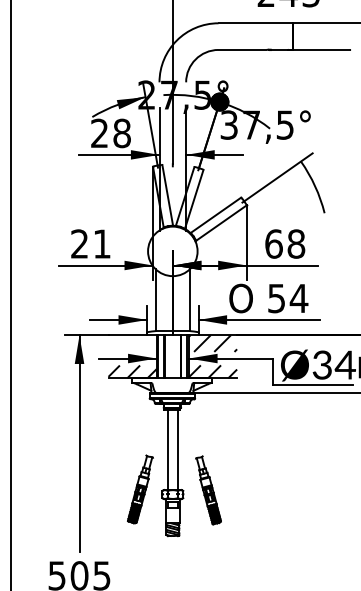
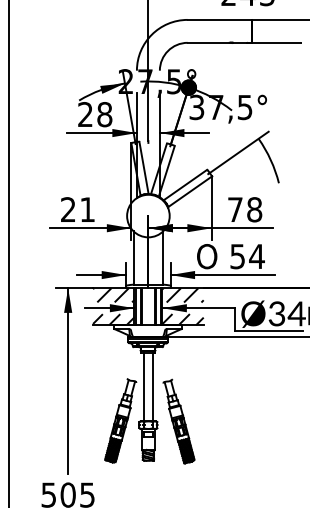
text: (273, 243) -> (234, 209), 68 -> 78
hatch: (132, 343) -> (113, 295), added
part: (140, 488) -> (120, 419), size x1.43
part: (208, 489) -> (179, 420), size x1.43

